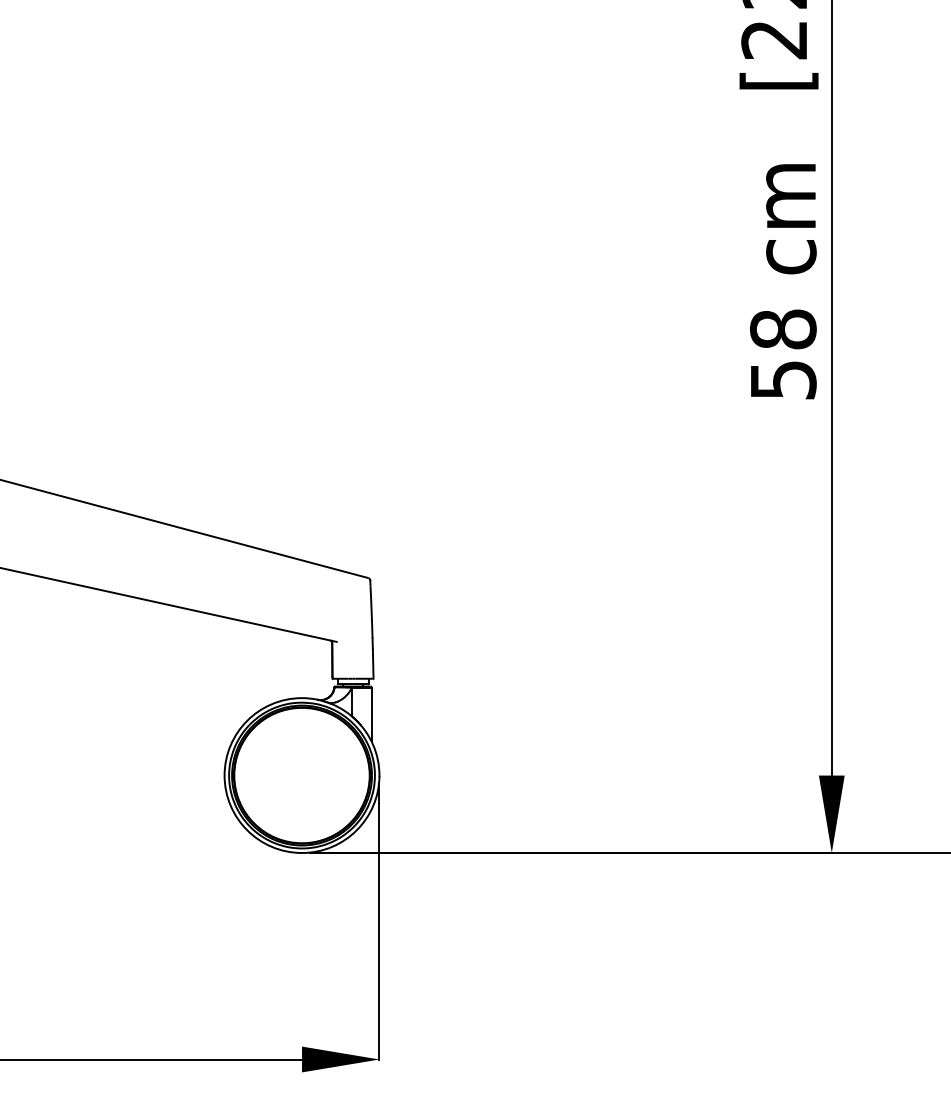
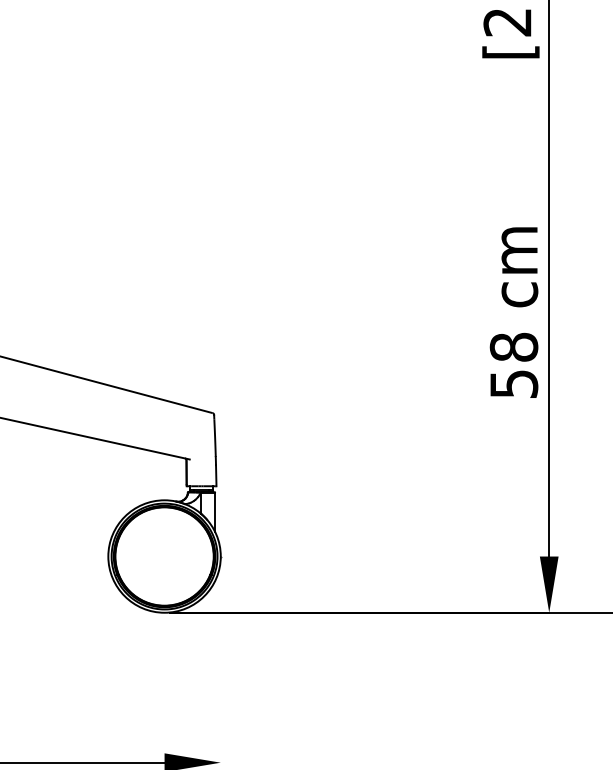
text: (783, 281) -> (514, 312), moved
line: (379, 921) -> (220, 662), removed

